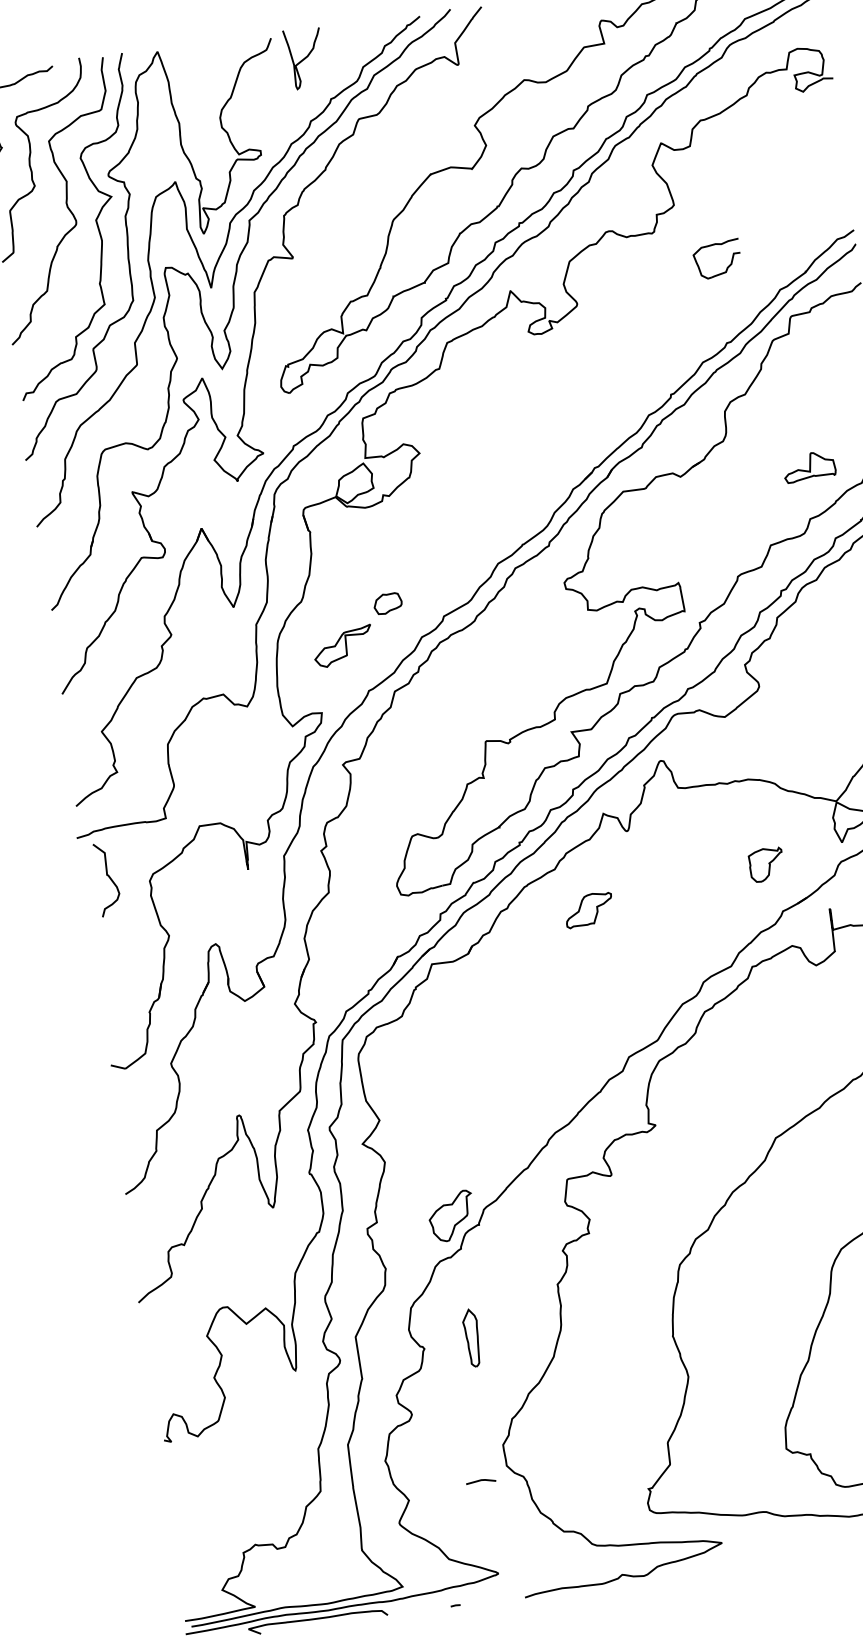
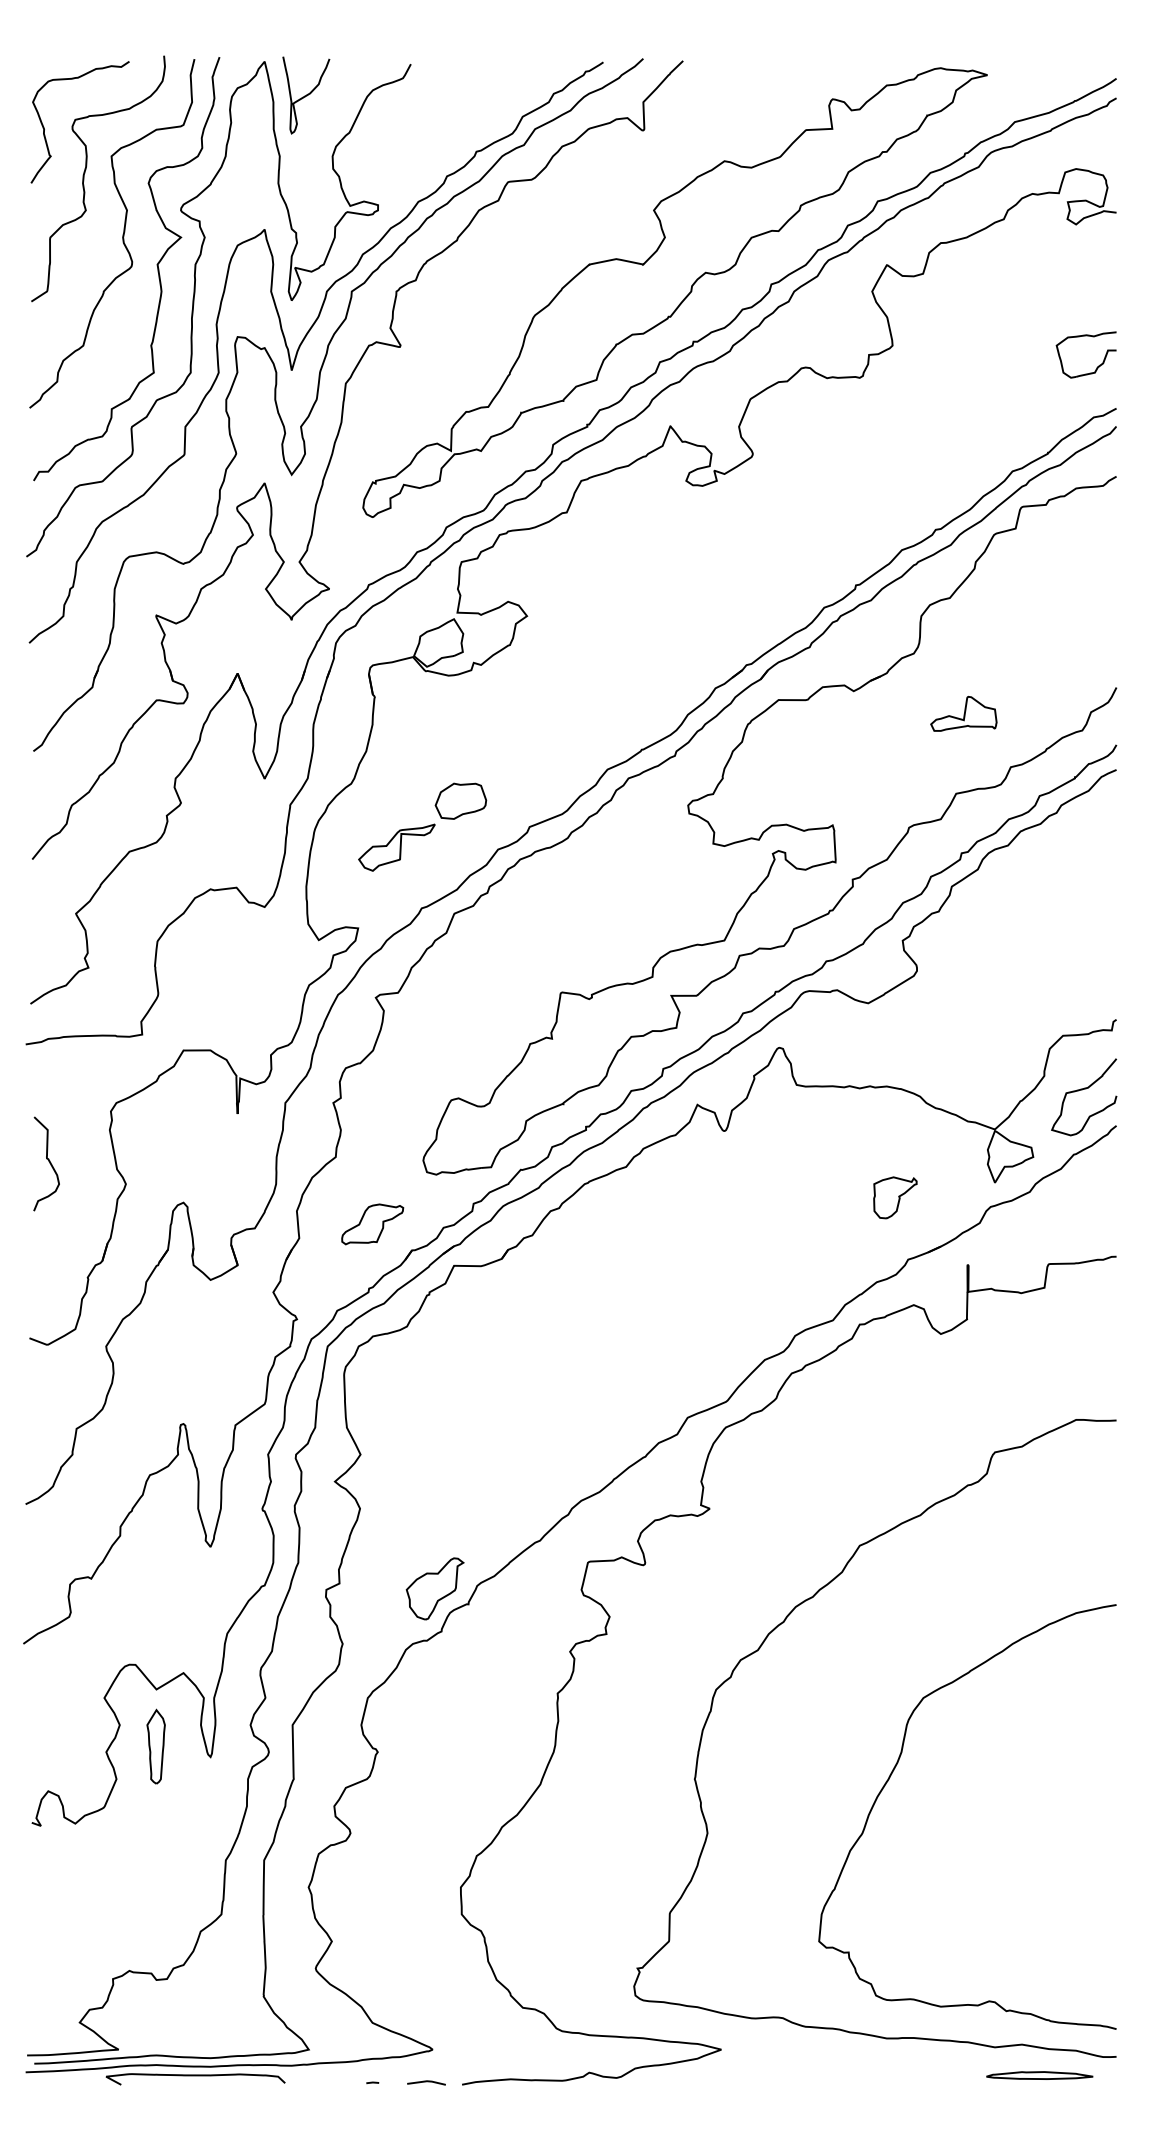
curve: (305, 58) -> (306, 95), moved
part: (727, 267) -> (1097, 366), moved
part: (809, 466) -> (963, 713), moved
part: (387, 603) -> (460, 800), size x1.43
curve: (108, 877) -> (48, 1161), moved
part: (589, 910) -> (372, 1224), moved
part: (471, 1338) -> (155, 1746), moved
line: (481, 1481) -> (426, 2082), moved

